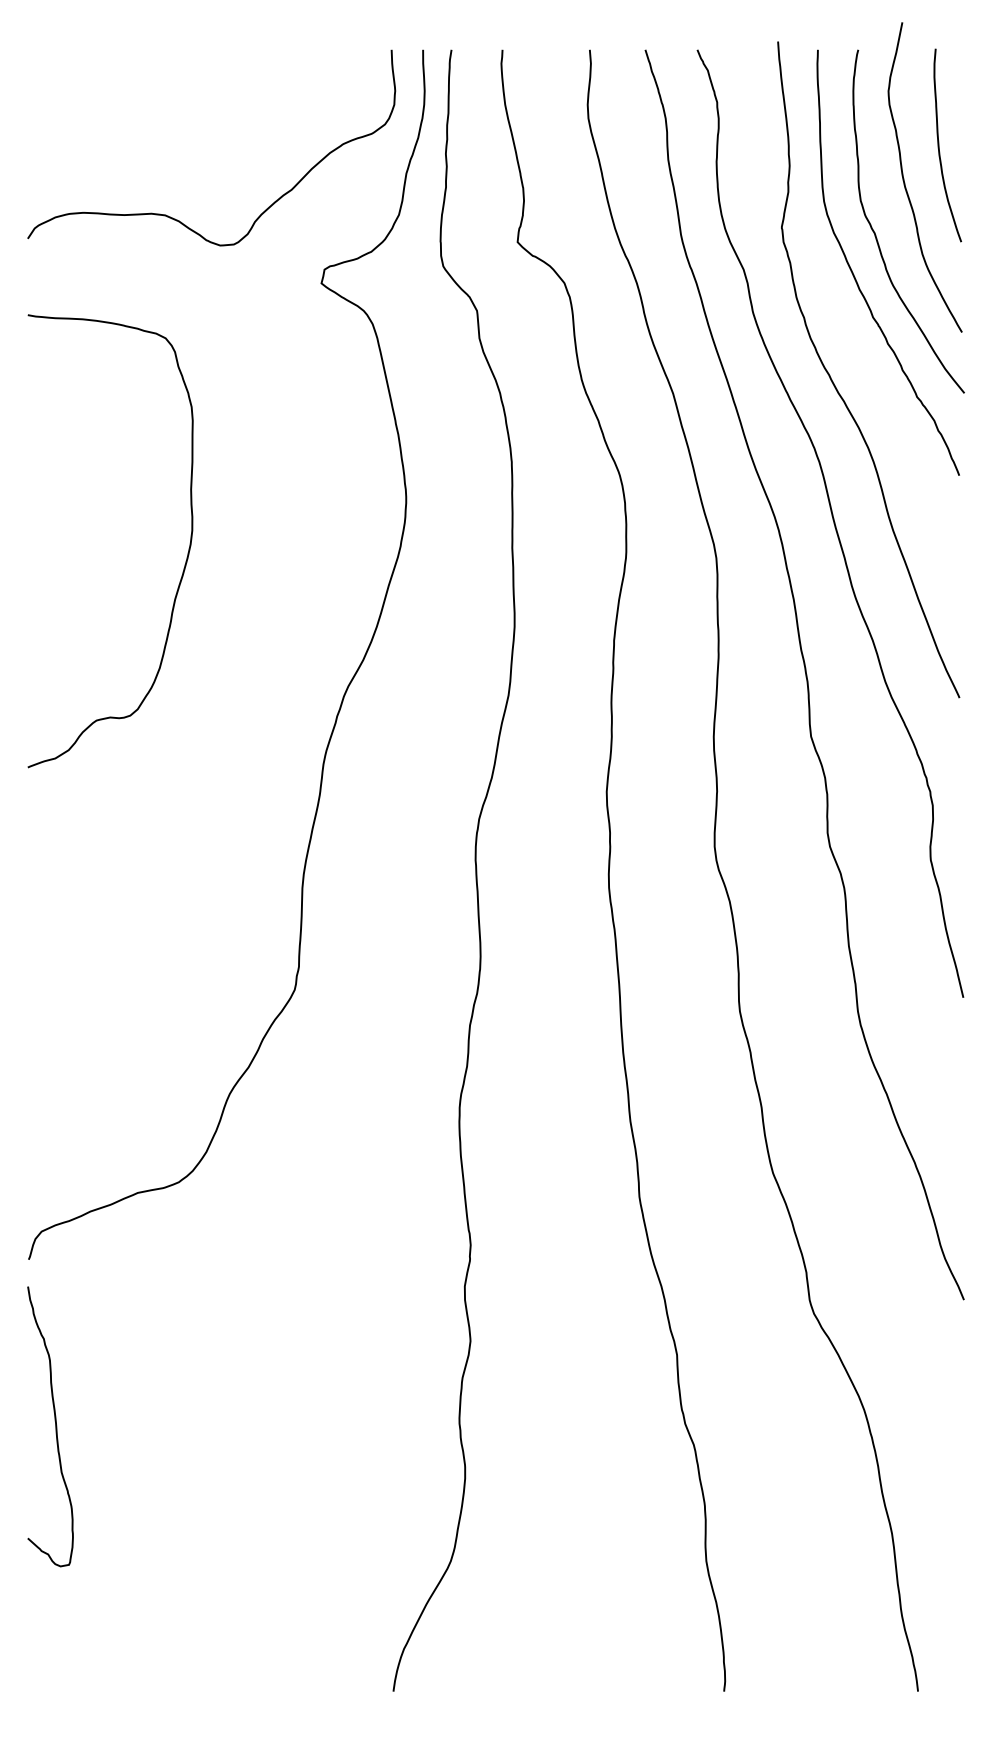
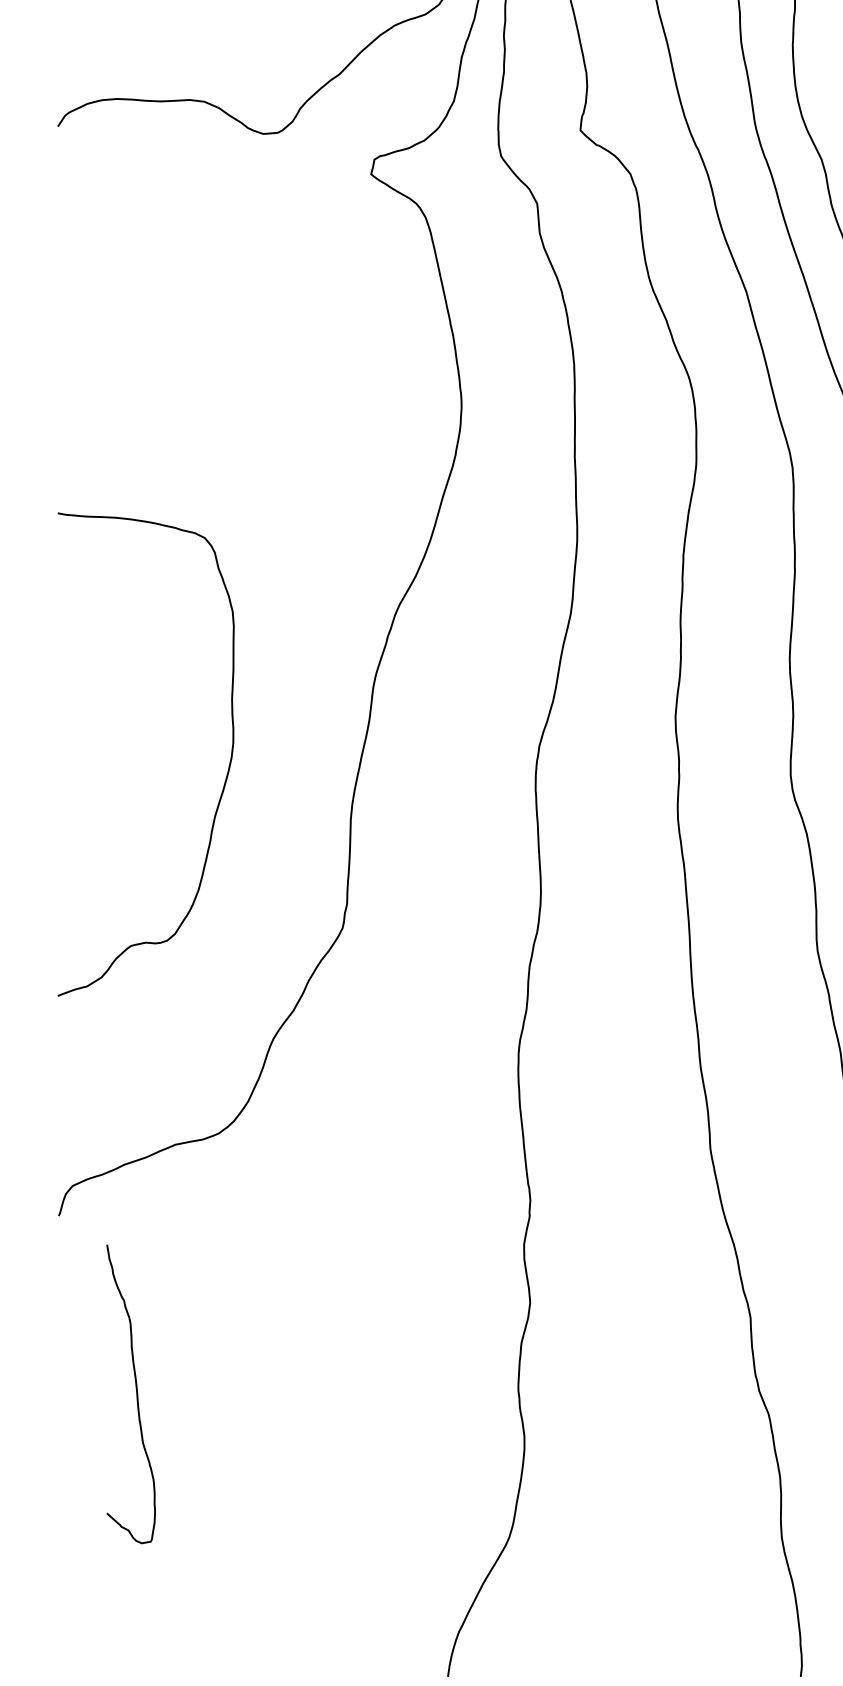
curve: (184, 564) -> (225, 779), moved
curve: (55, 1426) -> (136, 1394), moved

